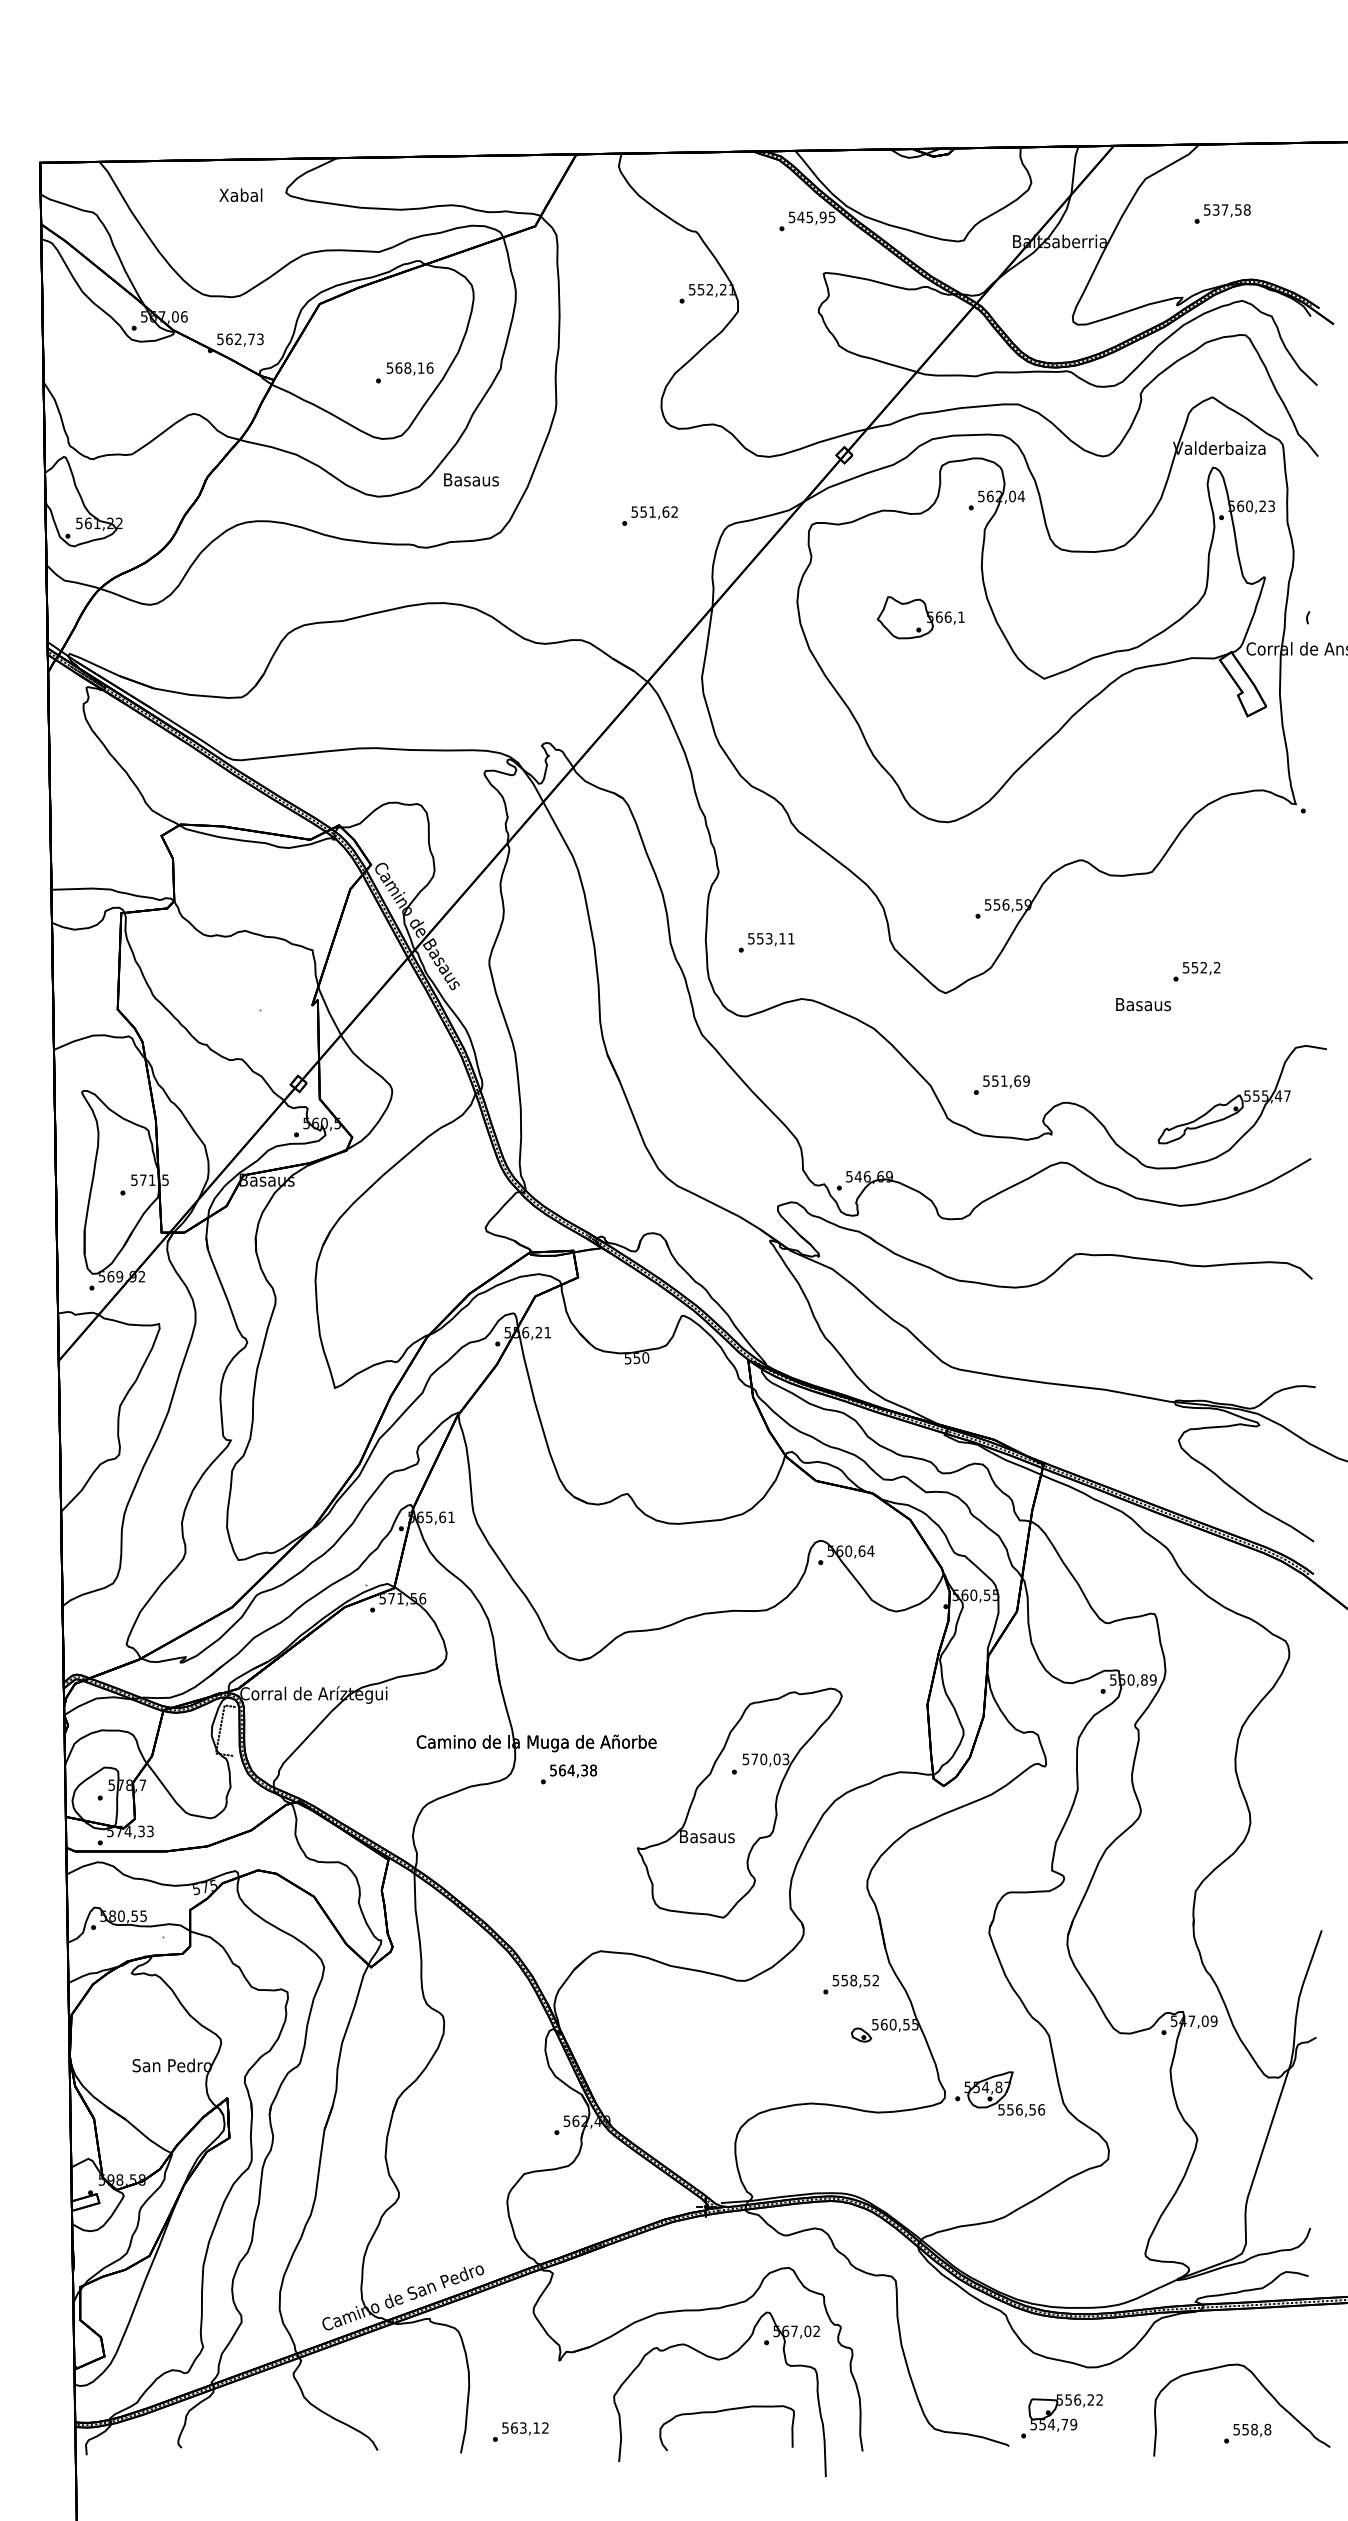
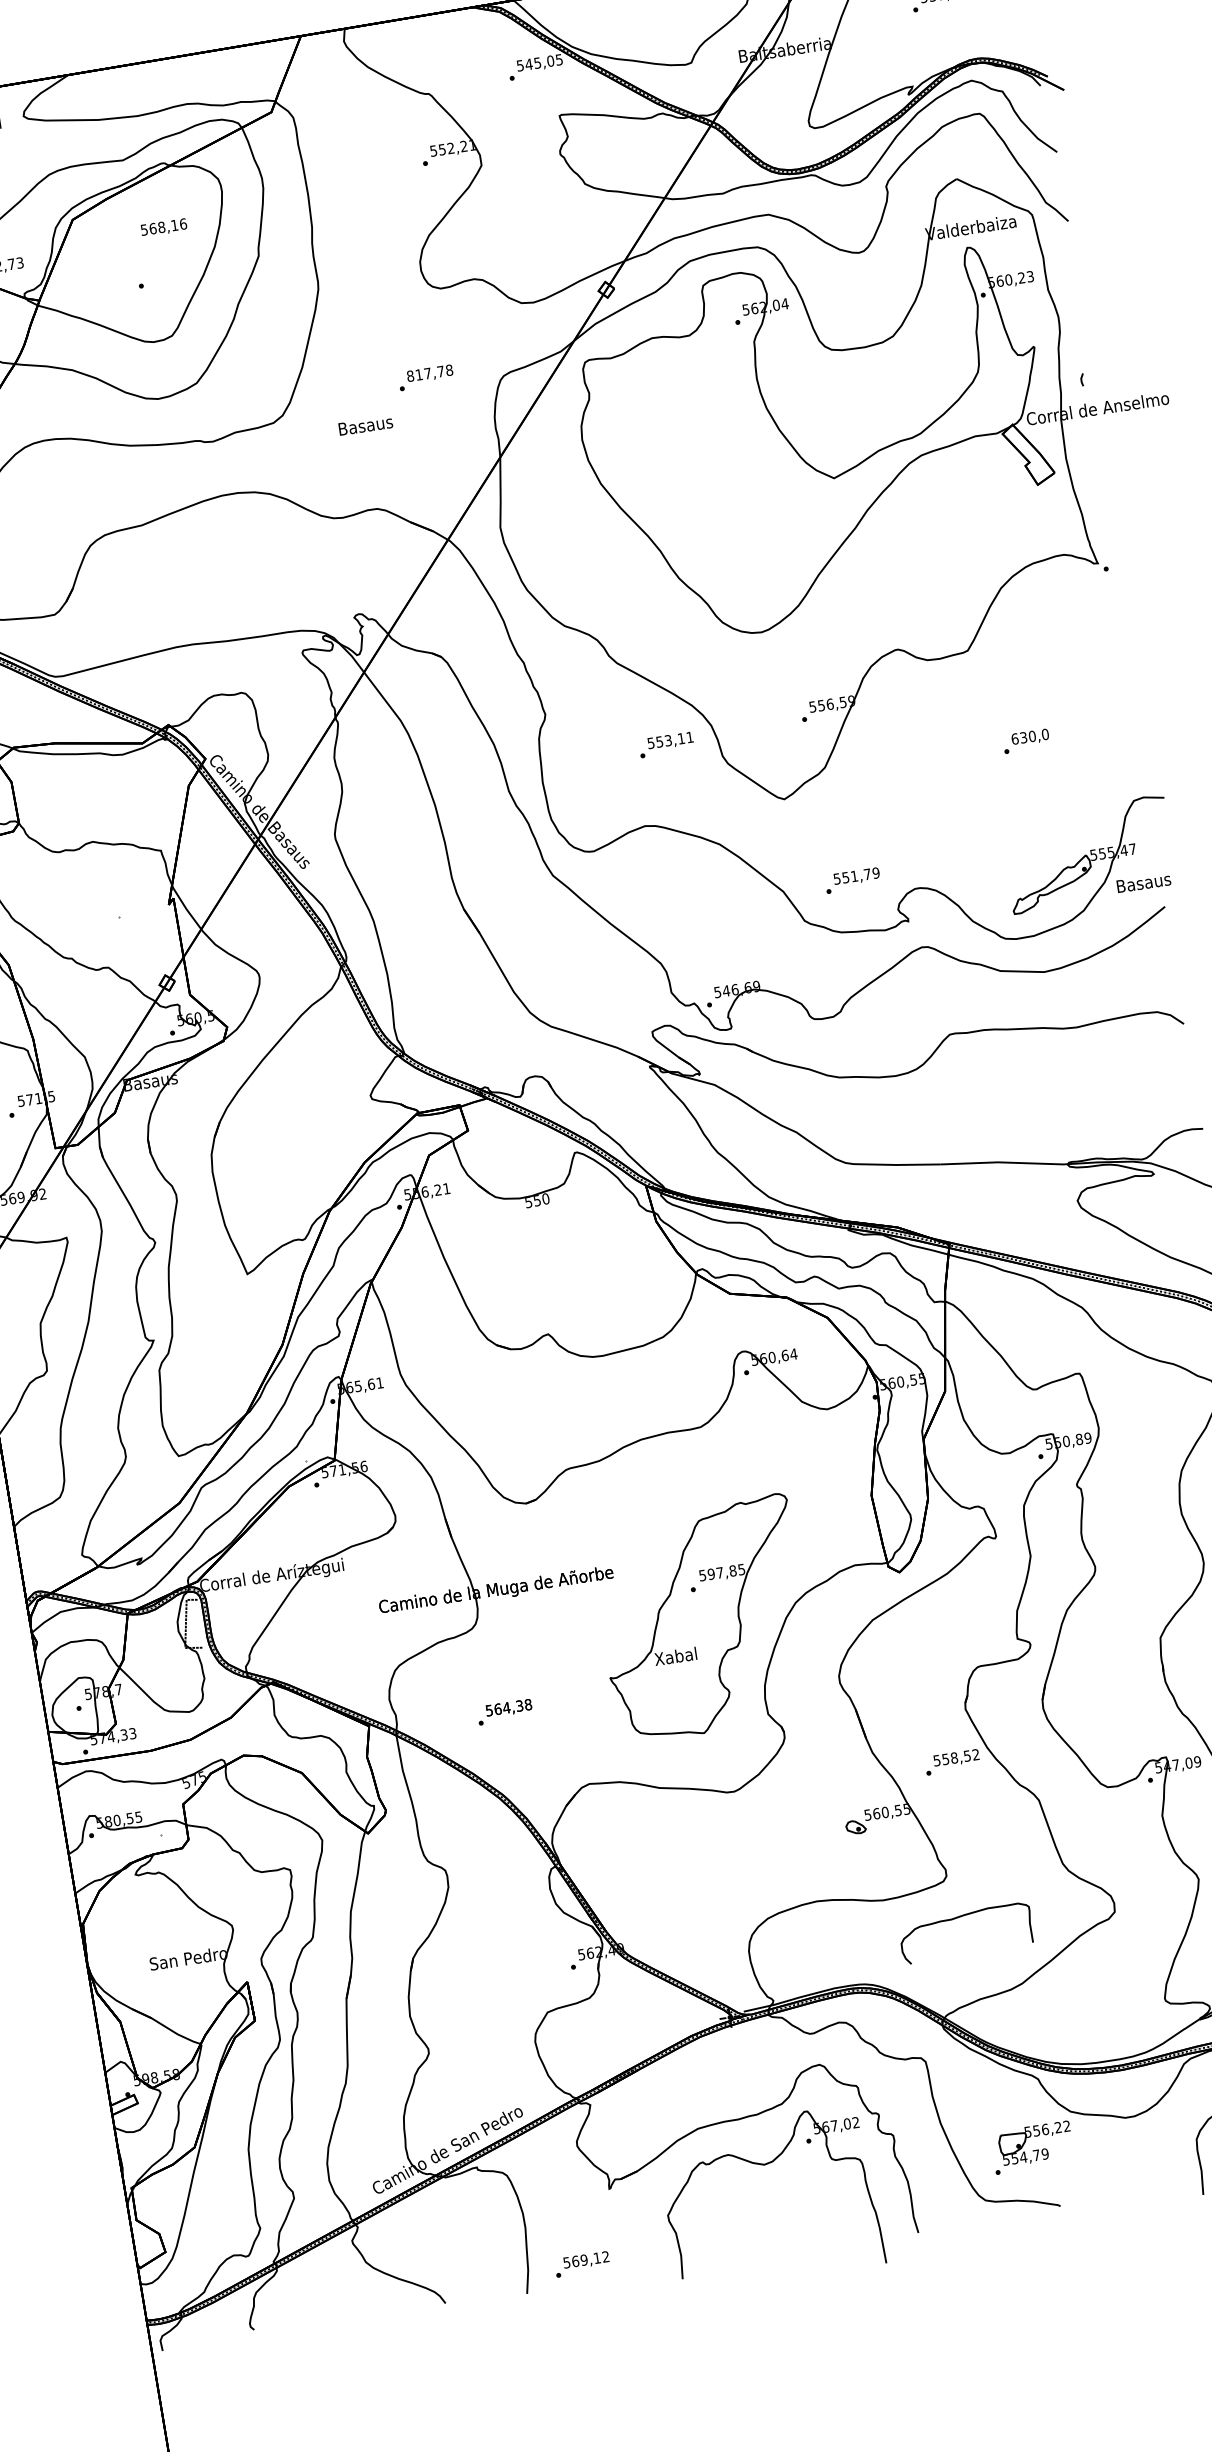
text: (822, 217) -> (550, 61), 545,95 -> 545,05
text: (409, 368) -> (163, 227), moved
text: (471, 479) -> (365, 425), moved
text: (654, 511) -> (429, 372), 551,62 -> 817,78
part: (920, 617) -> (704, 436), removed
text: (766, 942) -> (666, 744), moved
text: (1201, 967) -> (1030, 736), 552,2 -> 630,0
text: (1143, 1004) -> (1143, 882), moved
text: (1017, 1080) -> (867, 873), 551,69 -> 551,79
text: (770, 1759) -> (726, 1572), 570,03 -> 597,85
text: (568, 1774) -> (504, 1712), moved
text: (707, 1836) -> (676, 1656), Basaus -> Xabal
text: (850, 1984) -> (951, 1762), moved
part: (1000, 2094) -> (1000, 1864), removed
curve: (724, 2411) -> (961, 1917), moved
part: (1061, 2416) -> (1032, 2147), moved
text: (522, 2427) -> (583, 2259), 563,12 -> 569,12

